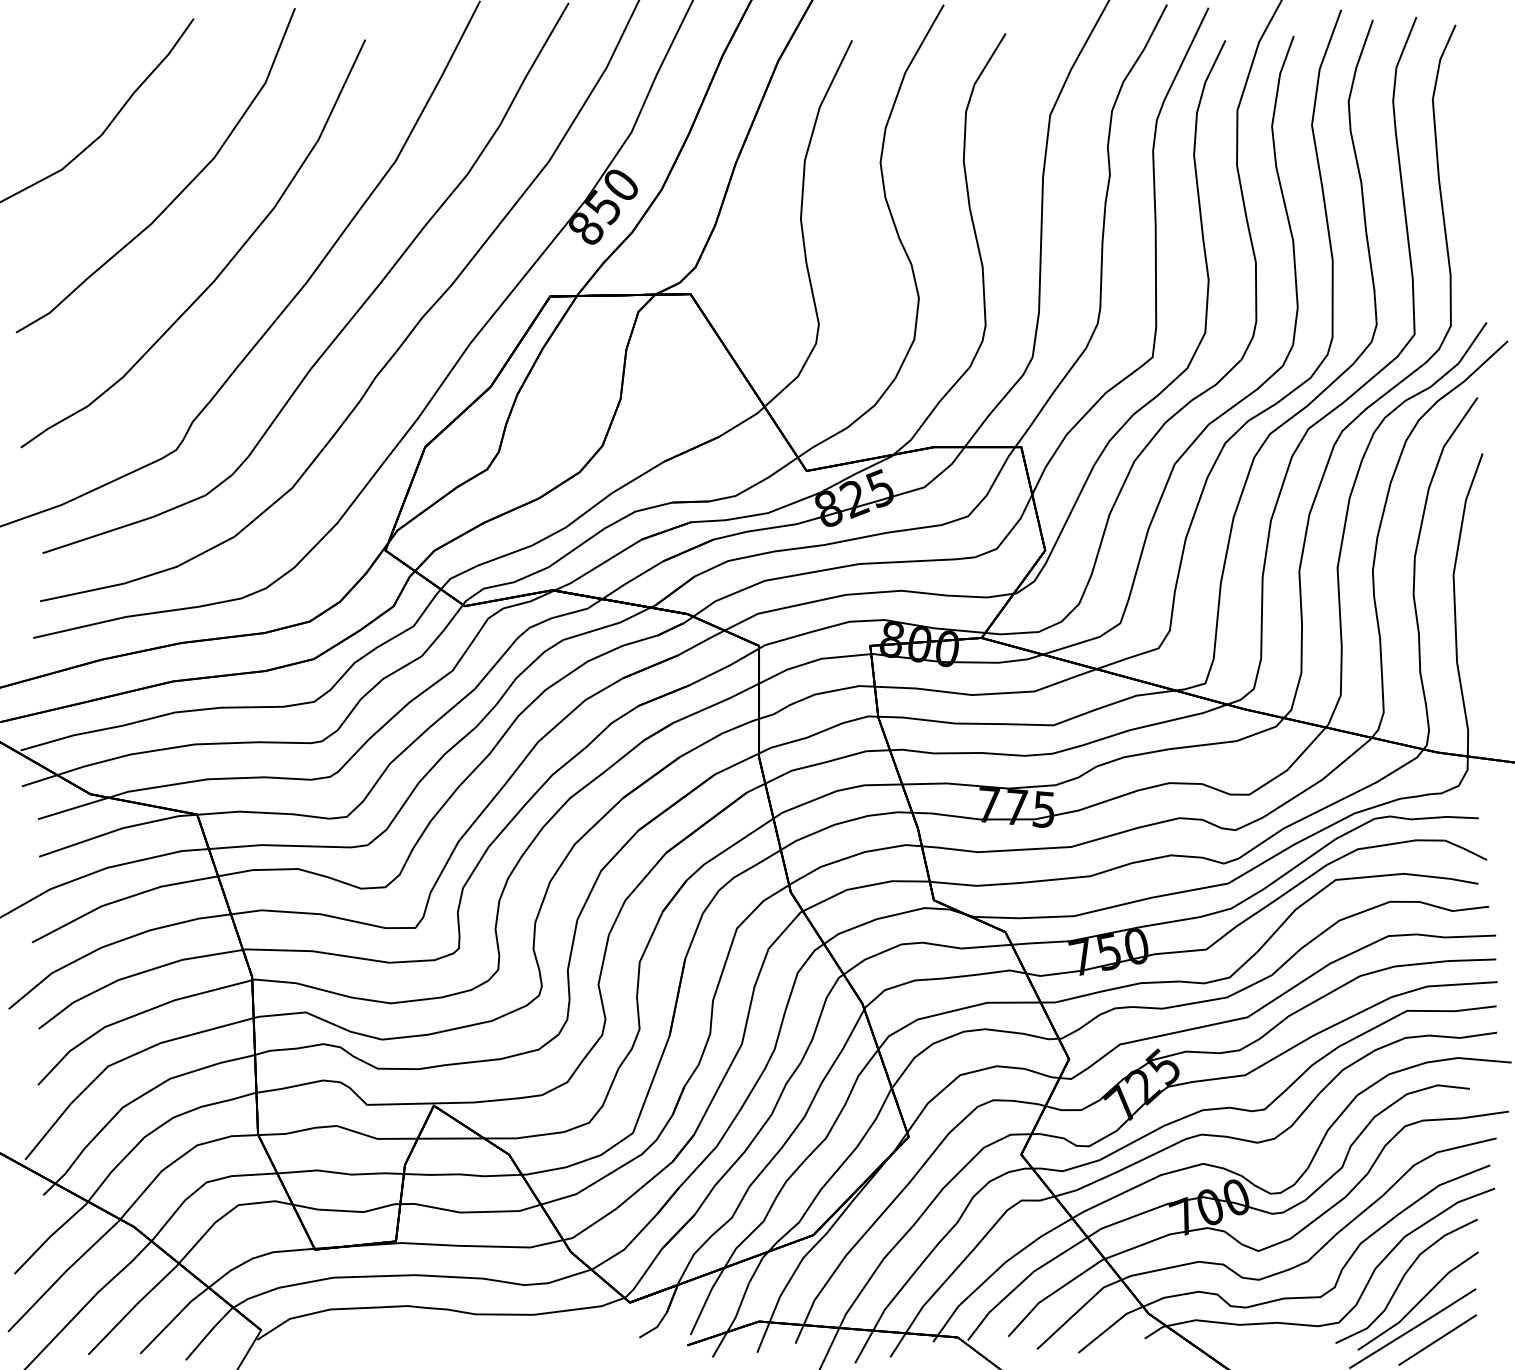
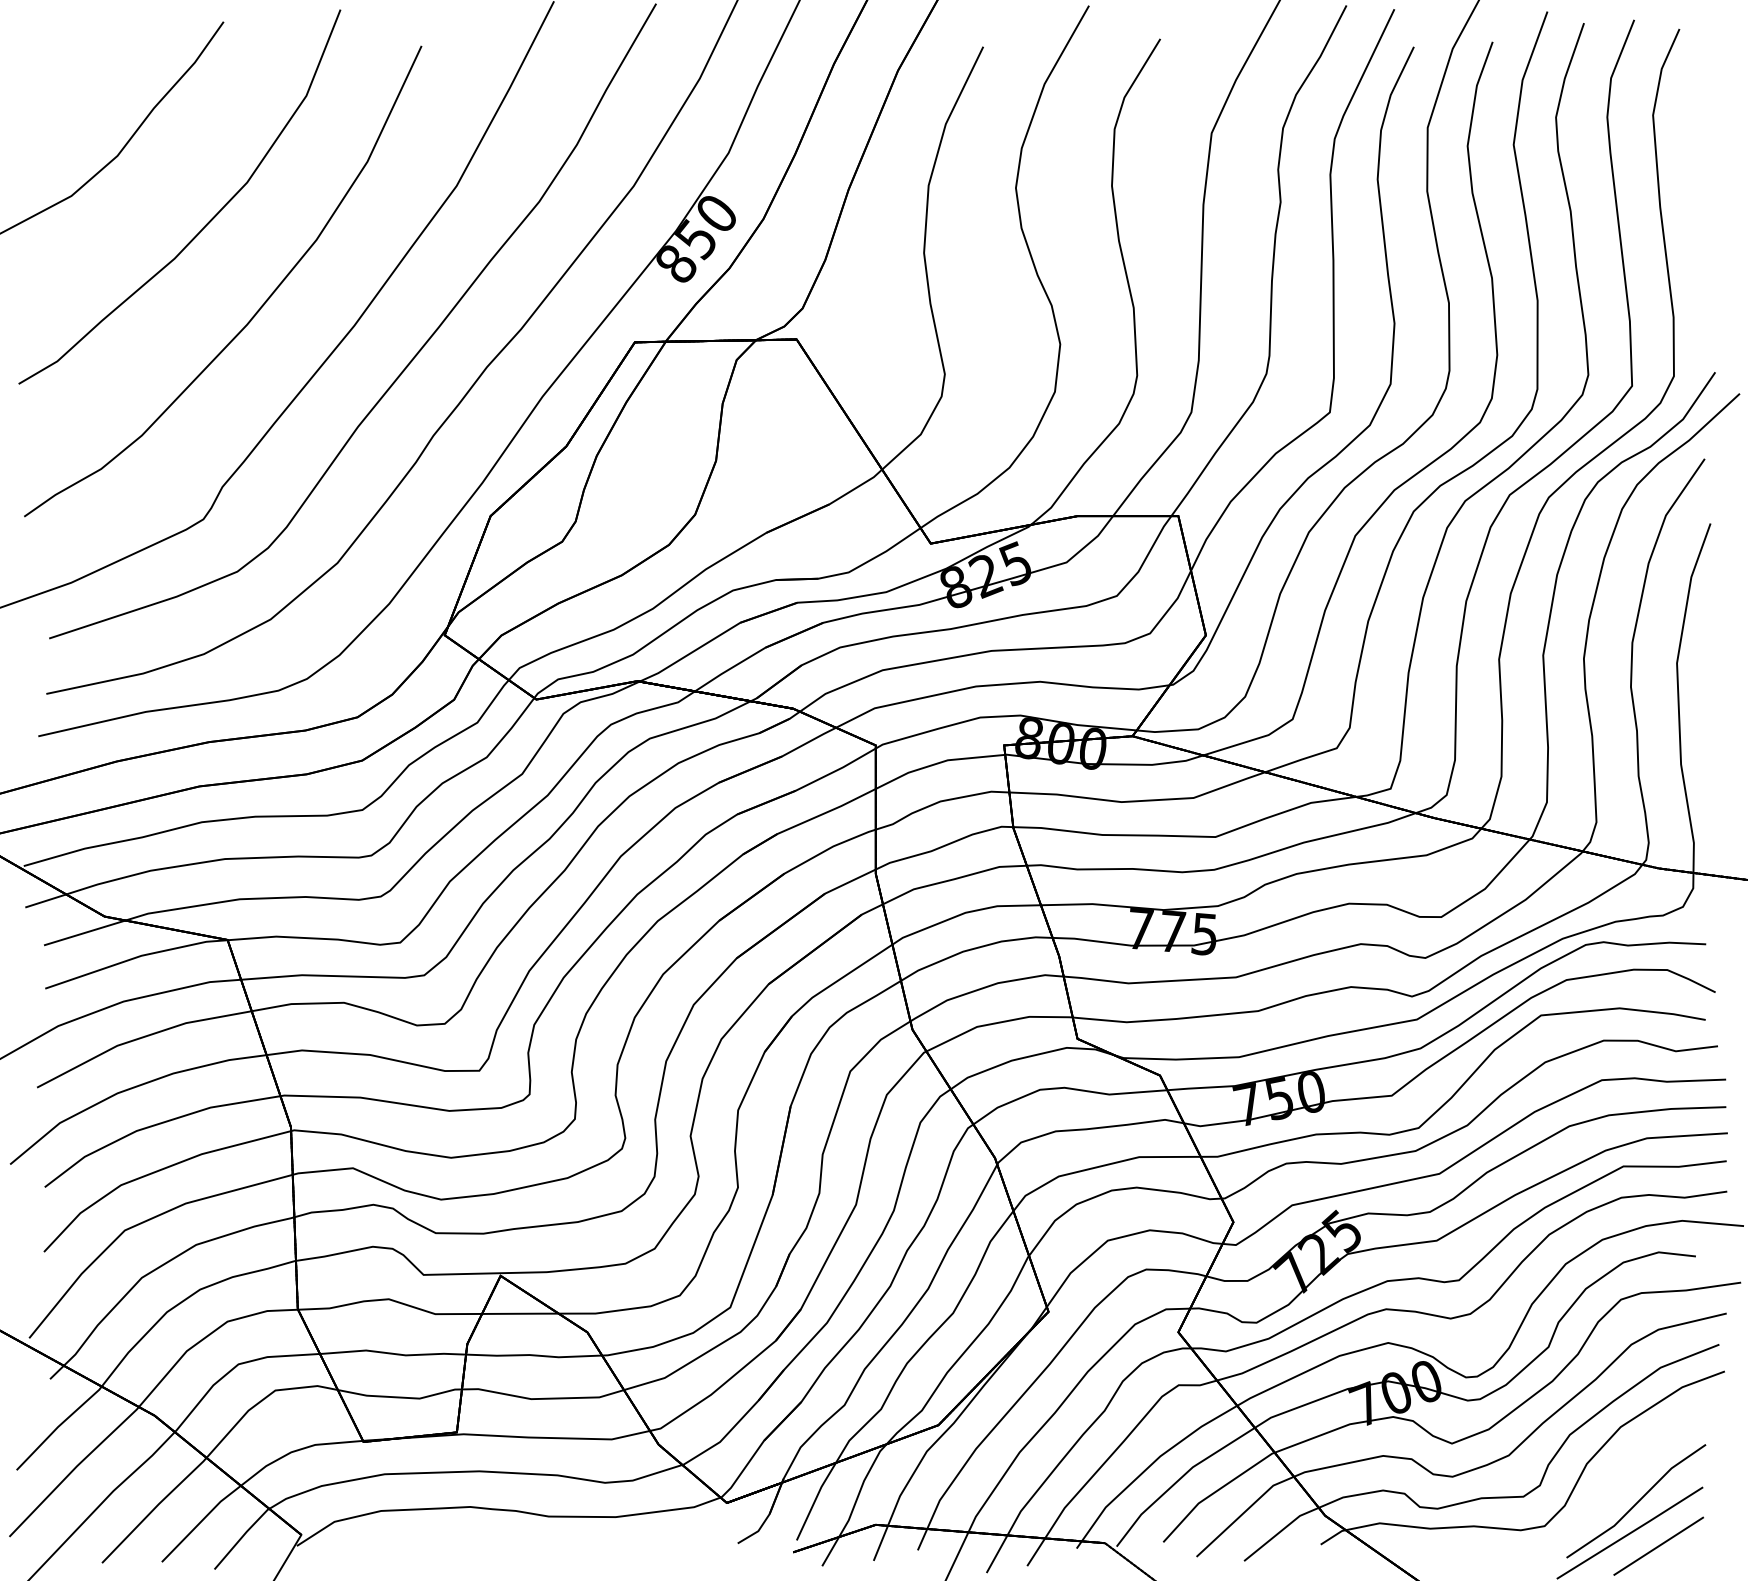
curve: (1403, 1278) -> (1619, 1475), removed

